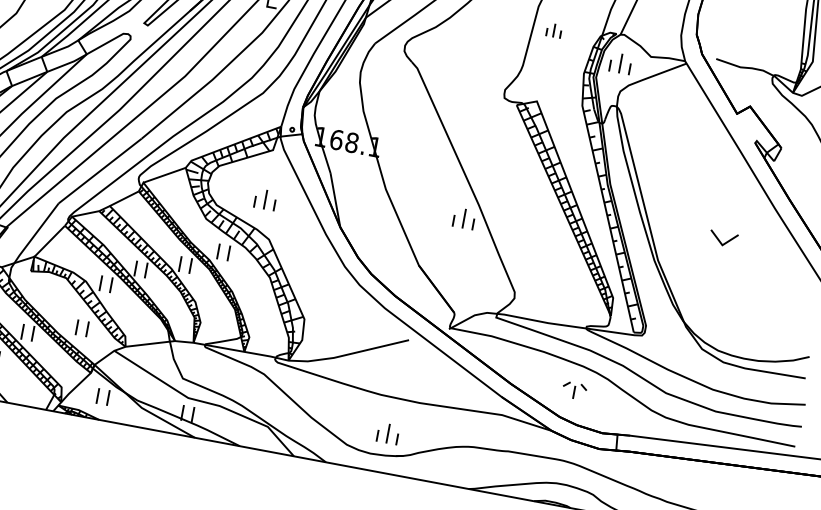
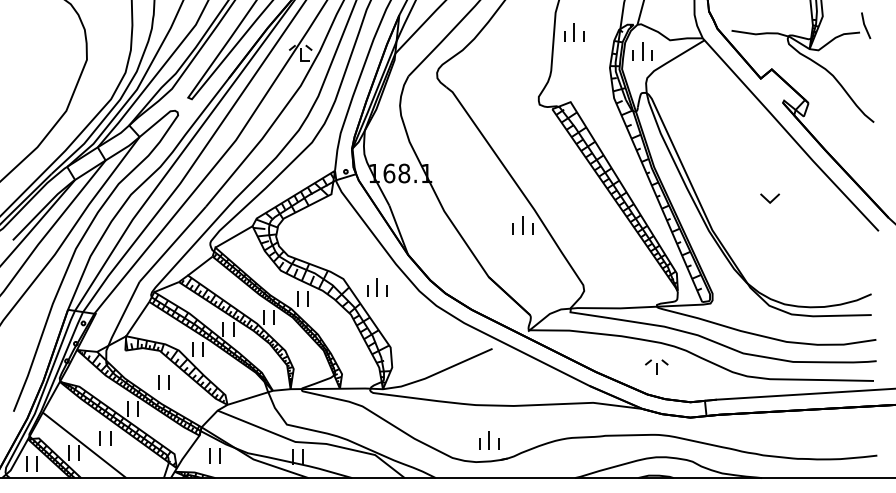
part: (554, 30) -> (574, 32), size x1.43
part: (265, 200) -> (377, 287), moved
part: (722, 238) -> (769, 198), size x0.71
part: (82, 328) -> (163, 382), moved

